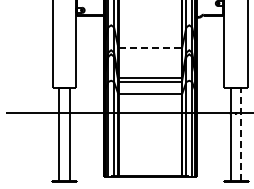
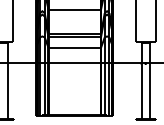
line: (150, 48) -> (74, 9), dashed -> solid
line: (241, 134) -> (150, 80), dashed -> solid

